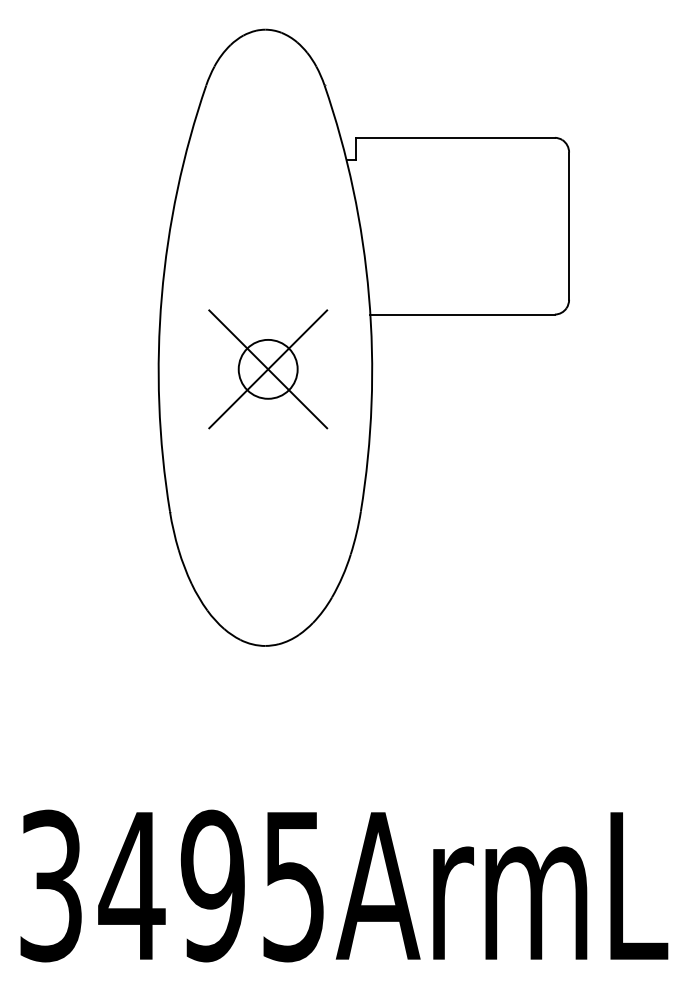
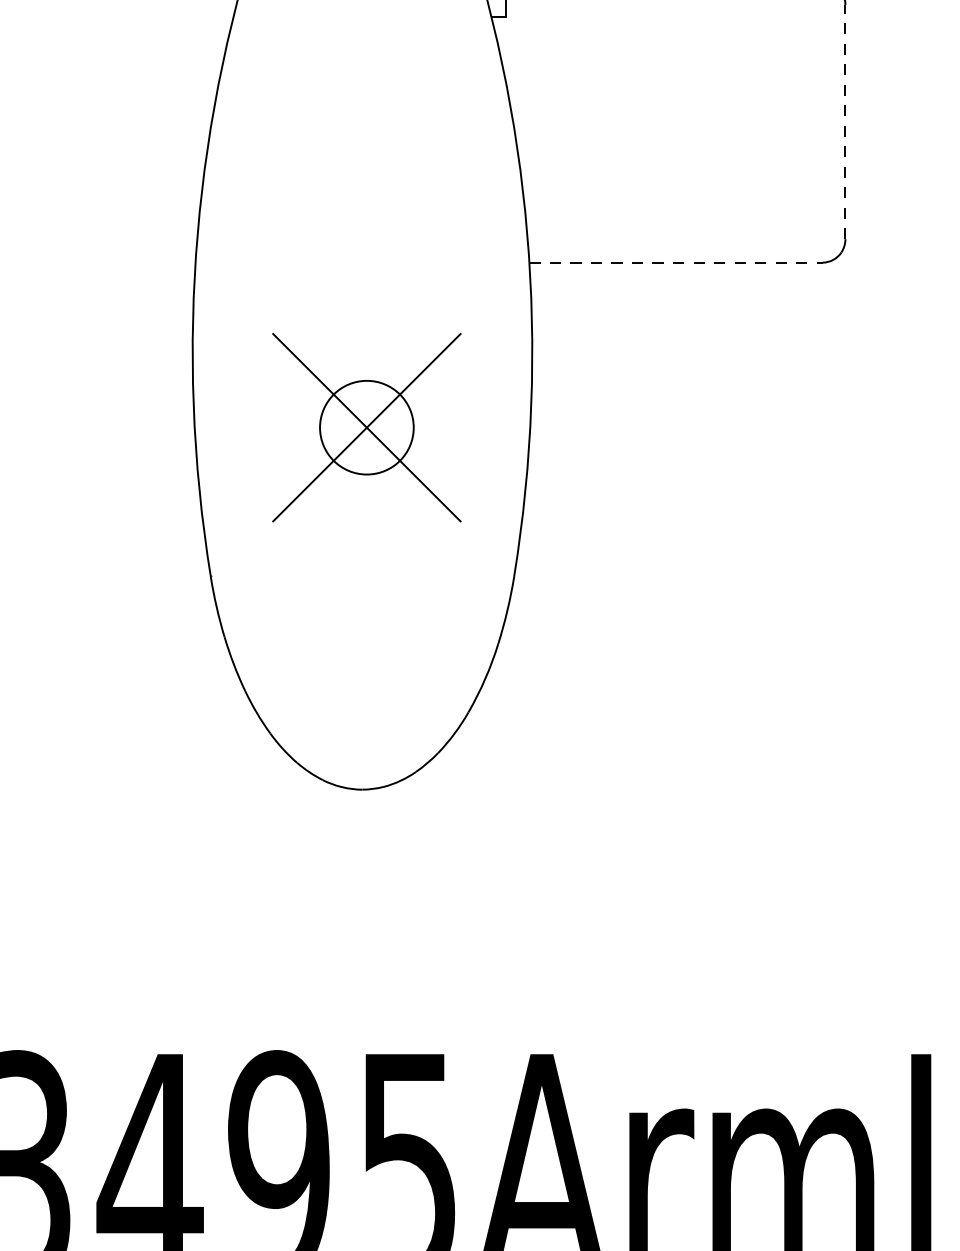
line: (569, 226) -> (846, 122), solid -> dashed
line: (463, 314) -> (677, 262), solid -> dashed
part: (268, 369) -> (367, 427), moved

